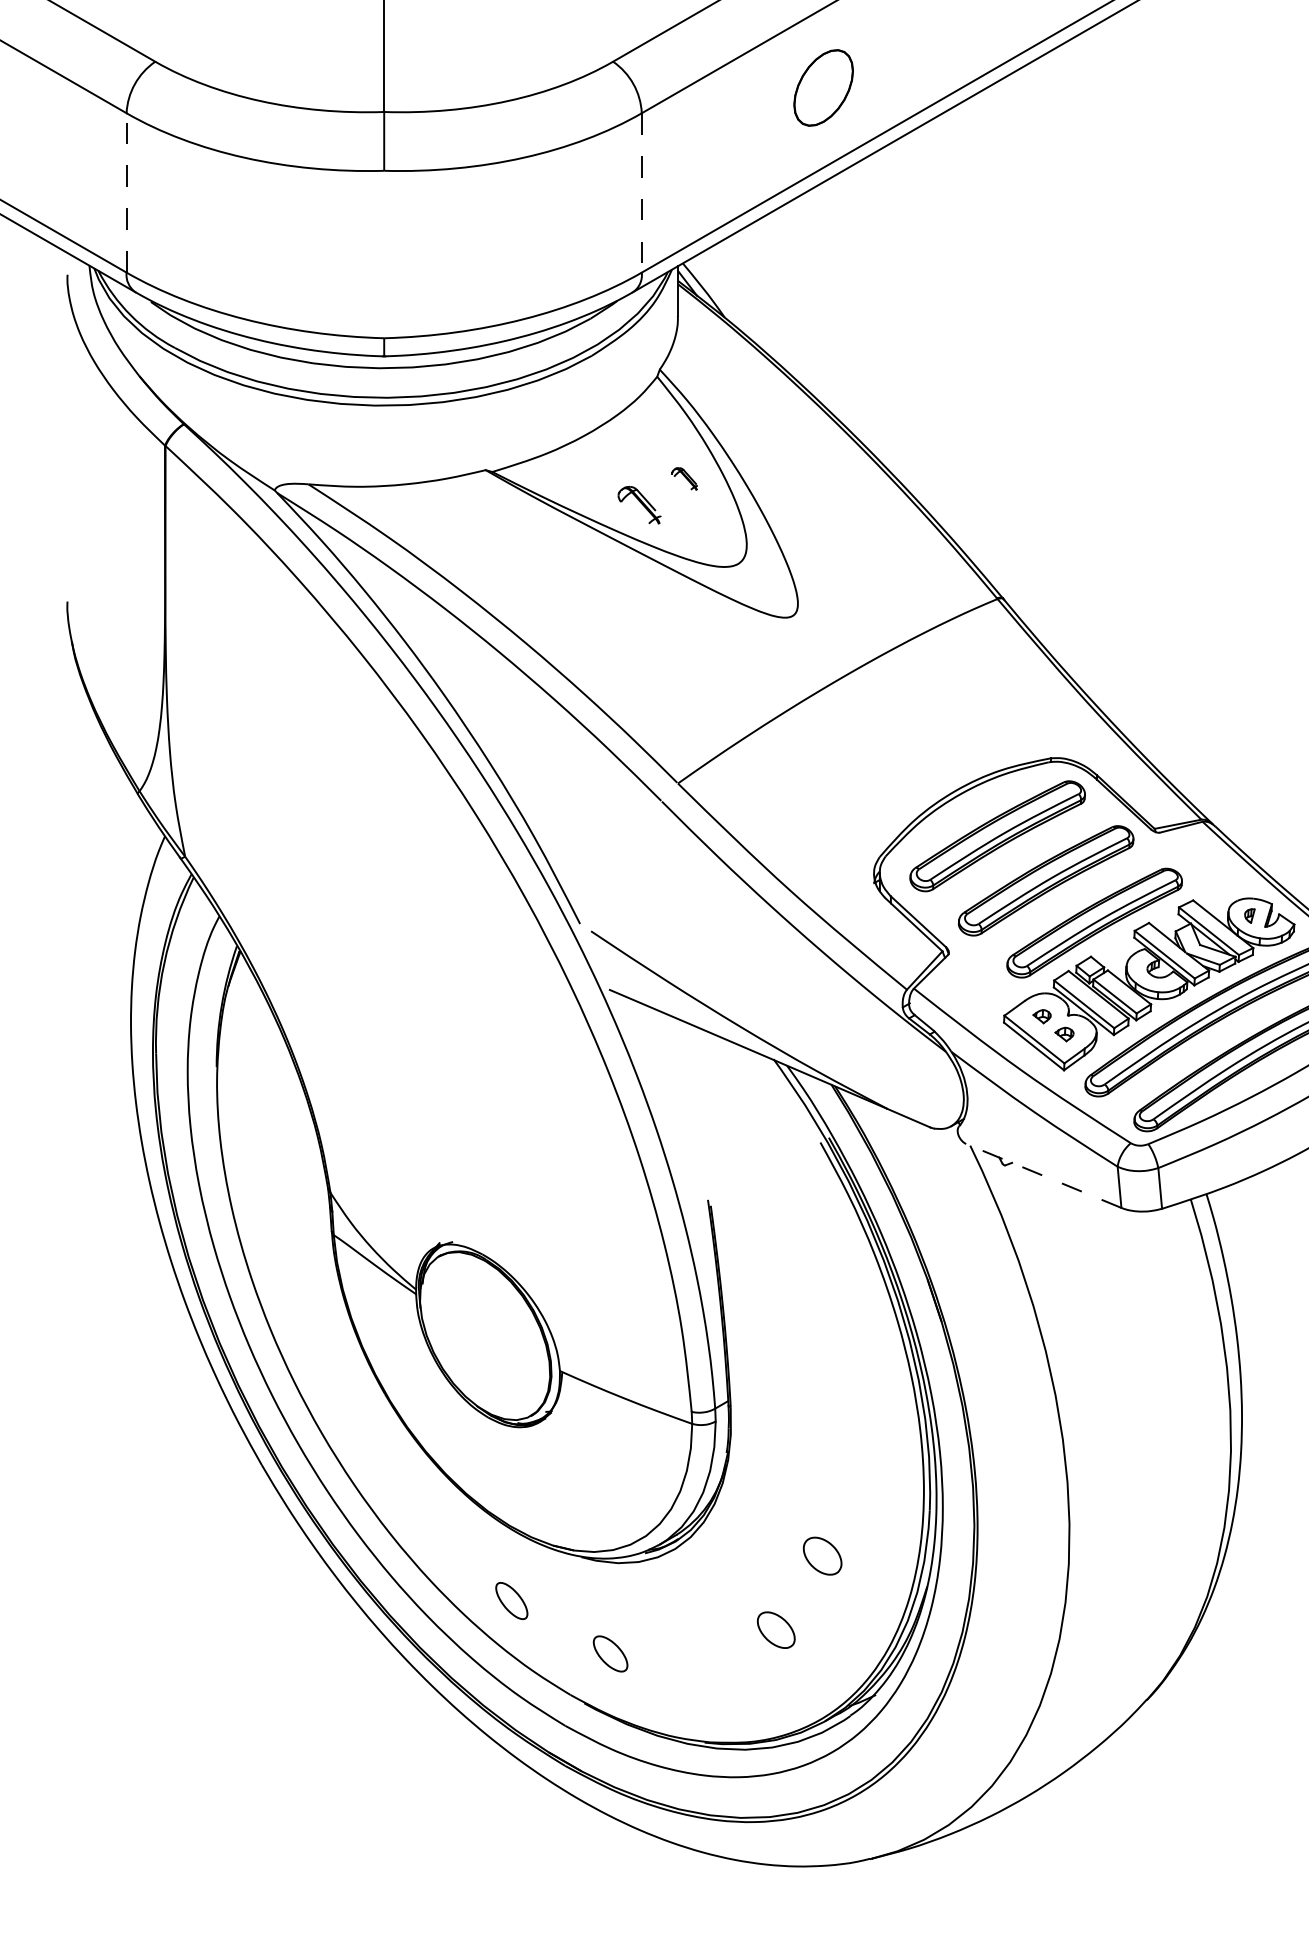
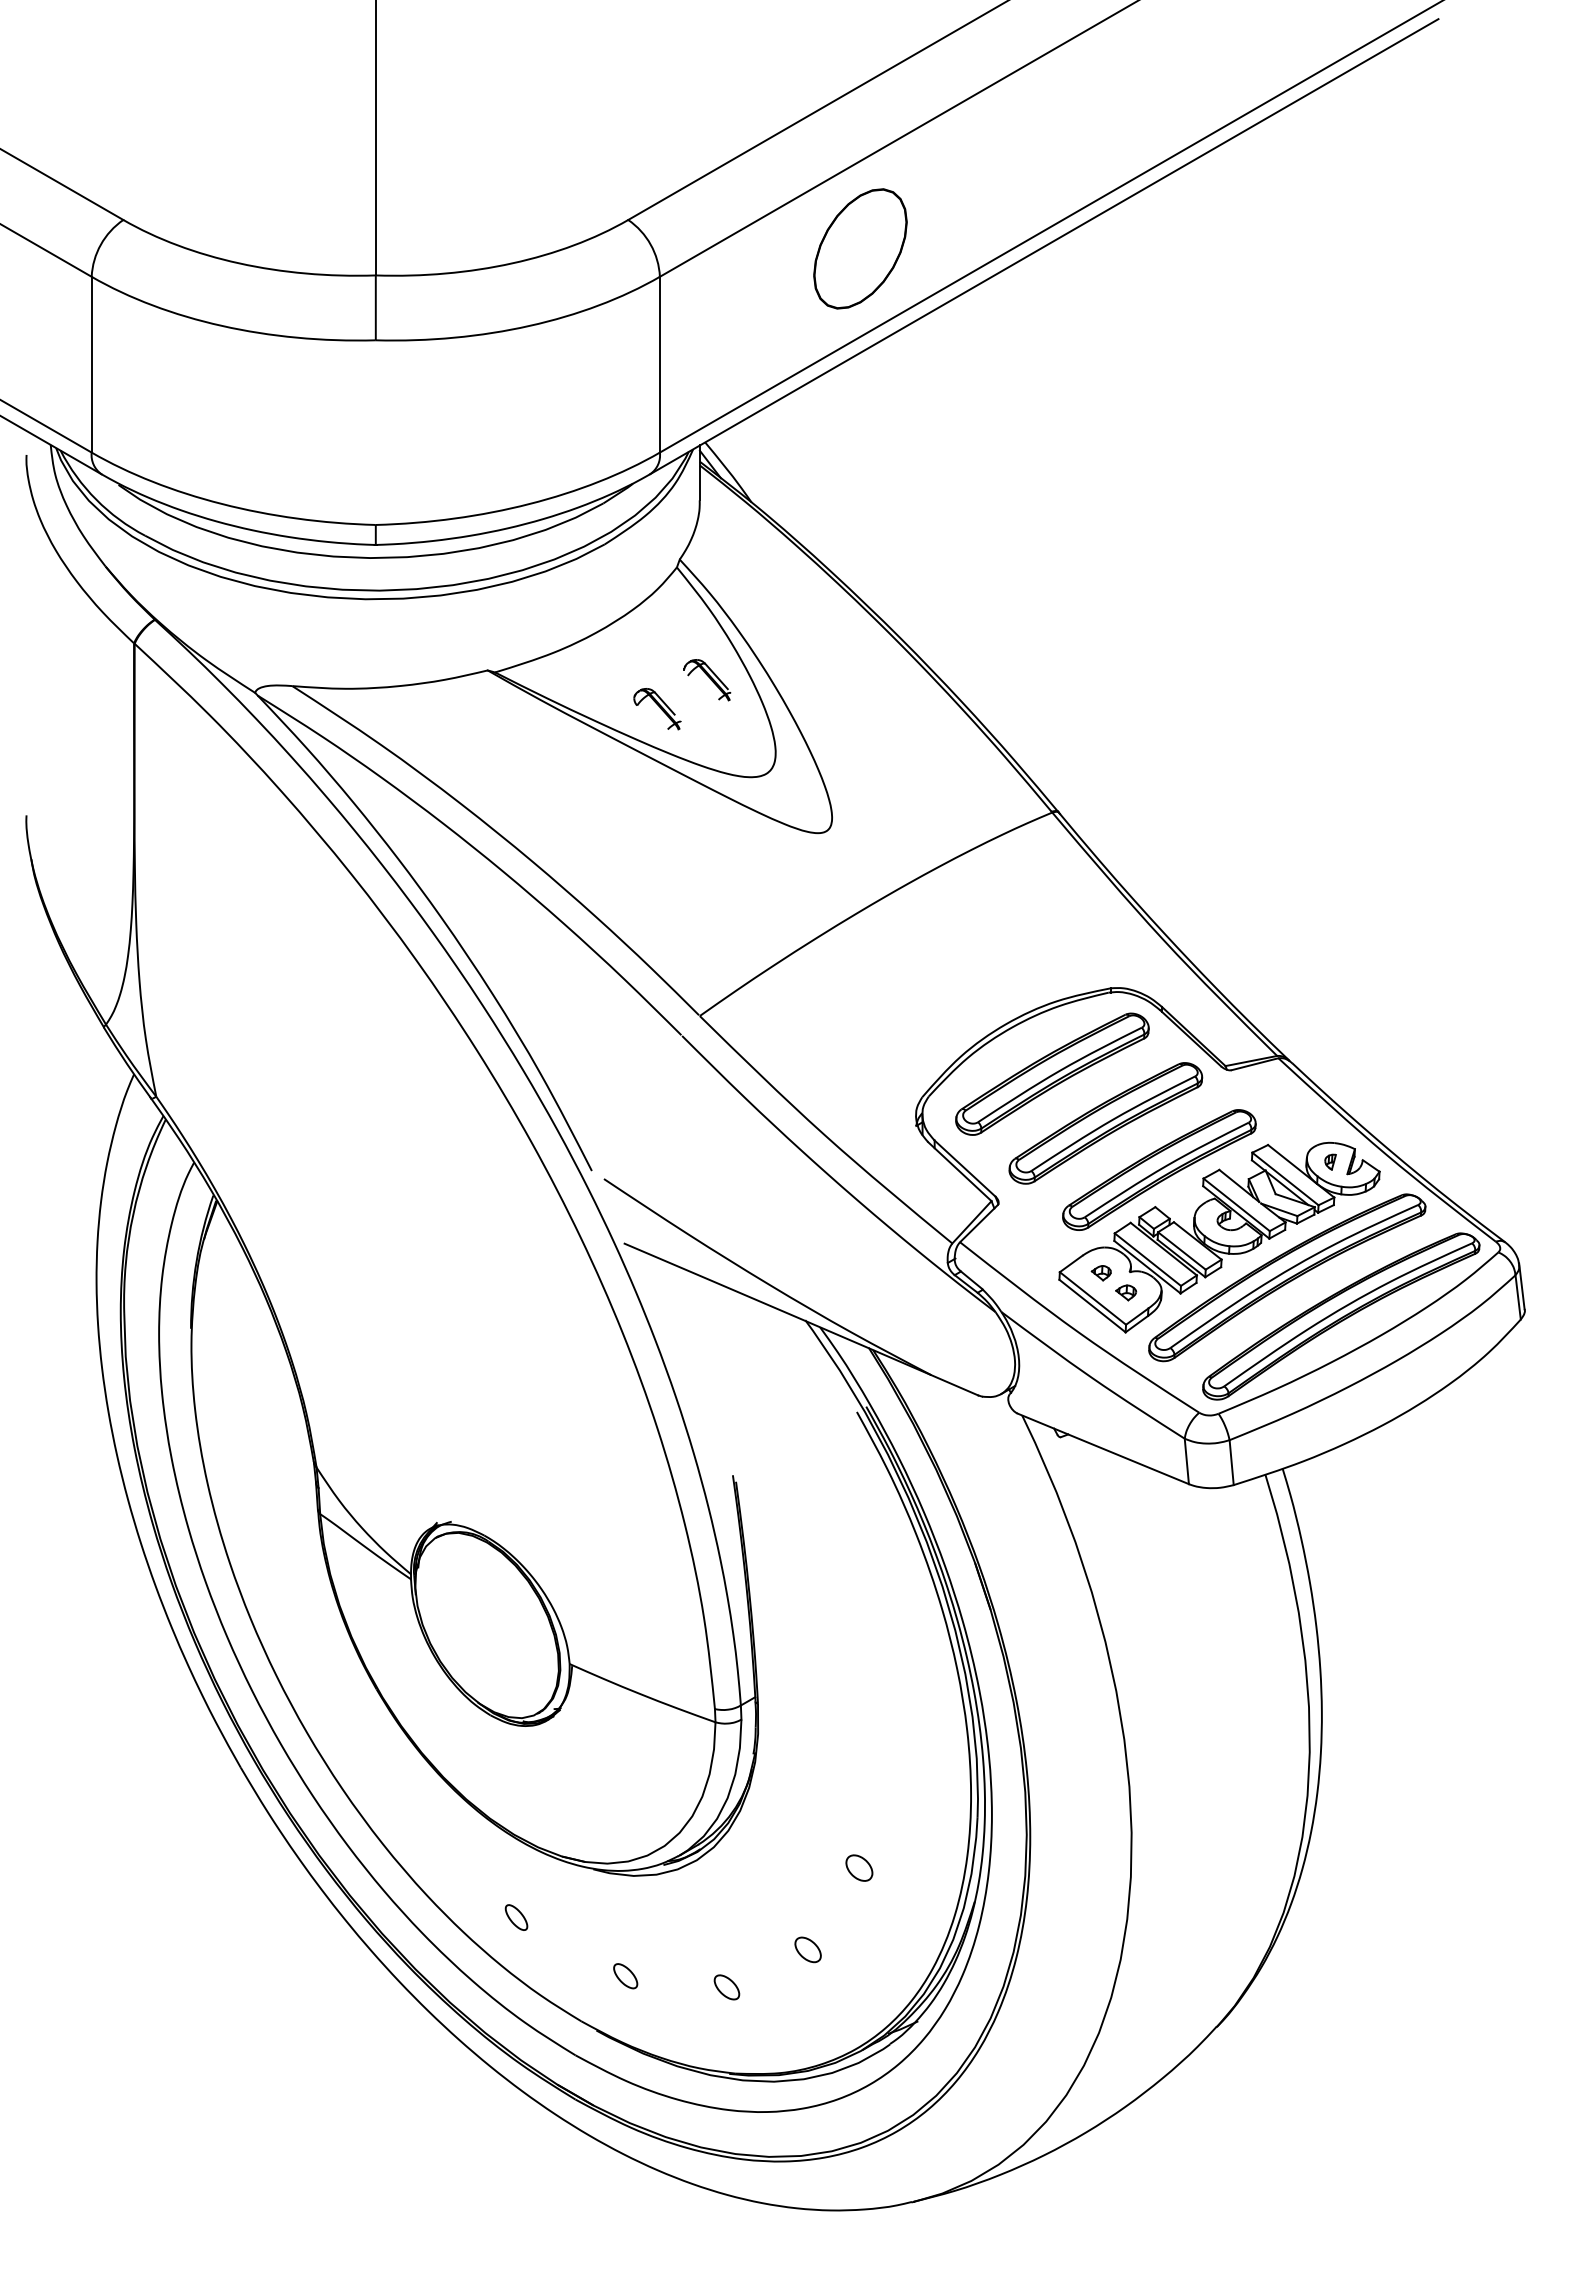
part: (823, 87) -> (860, 248), size x1.43
line: (126, 192) -> (91, 364), dashed -> solid
line: (641, 192) -> (659, 364), dashed -> solid
part: (684, 479) -> (707, 680), size x1.67
line: (1044, 1175) -> (1103, 1448), dashed -> solid
part: (822, 1555) -> (859, 1867), size x0.62
part: (511, 1600) -> (516, 1917), size x0.62
part: (775, 1629) -> (807, 1949), size x0.62
part: (610, 1654) -> (625, 1976), size x0.62
part: (702, 1664) -> (726, 1987), added

